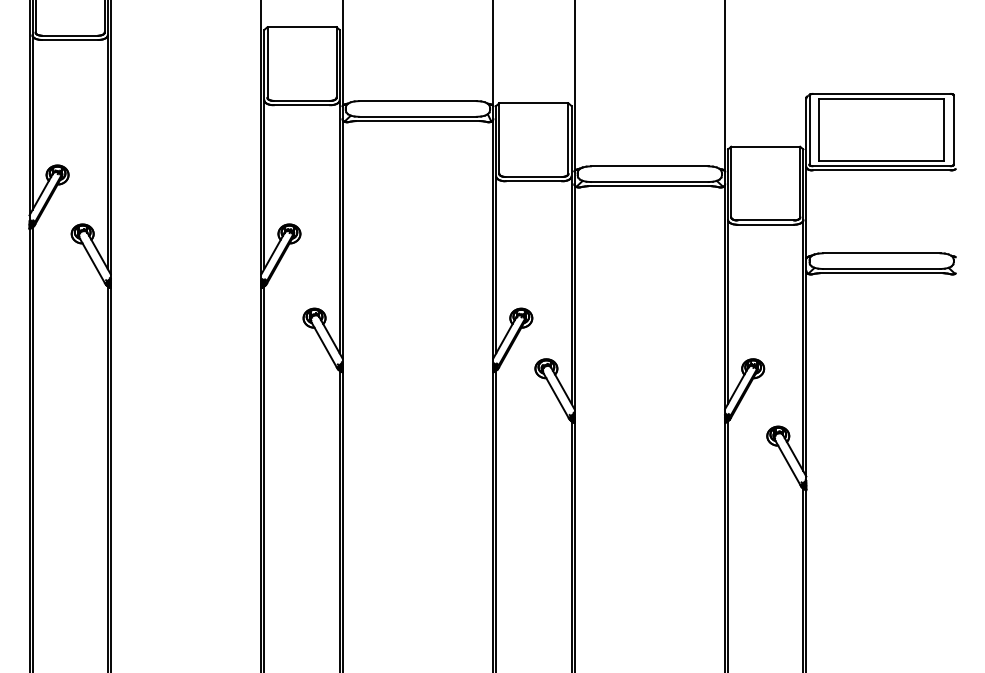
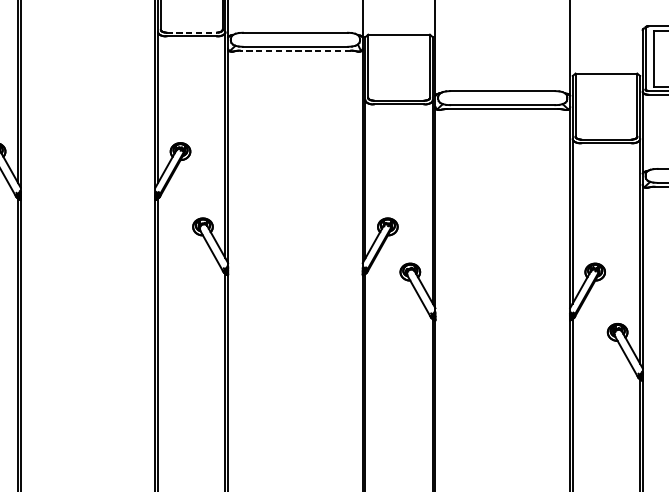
line: (302, 100) -> (192, 32), solid -> dashed
line: (417, 121) -> (295, 51), solid -> dashed

